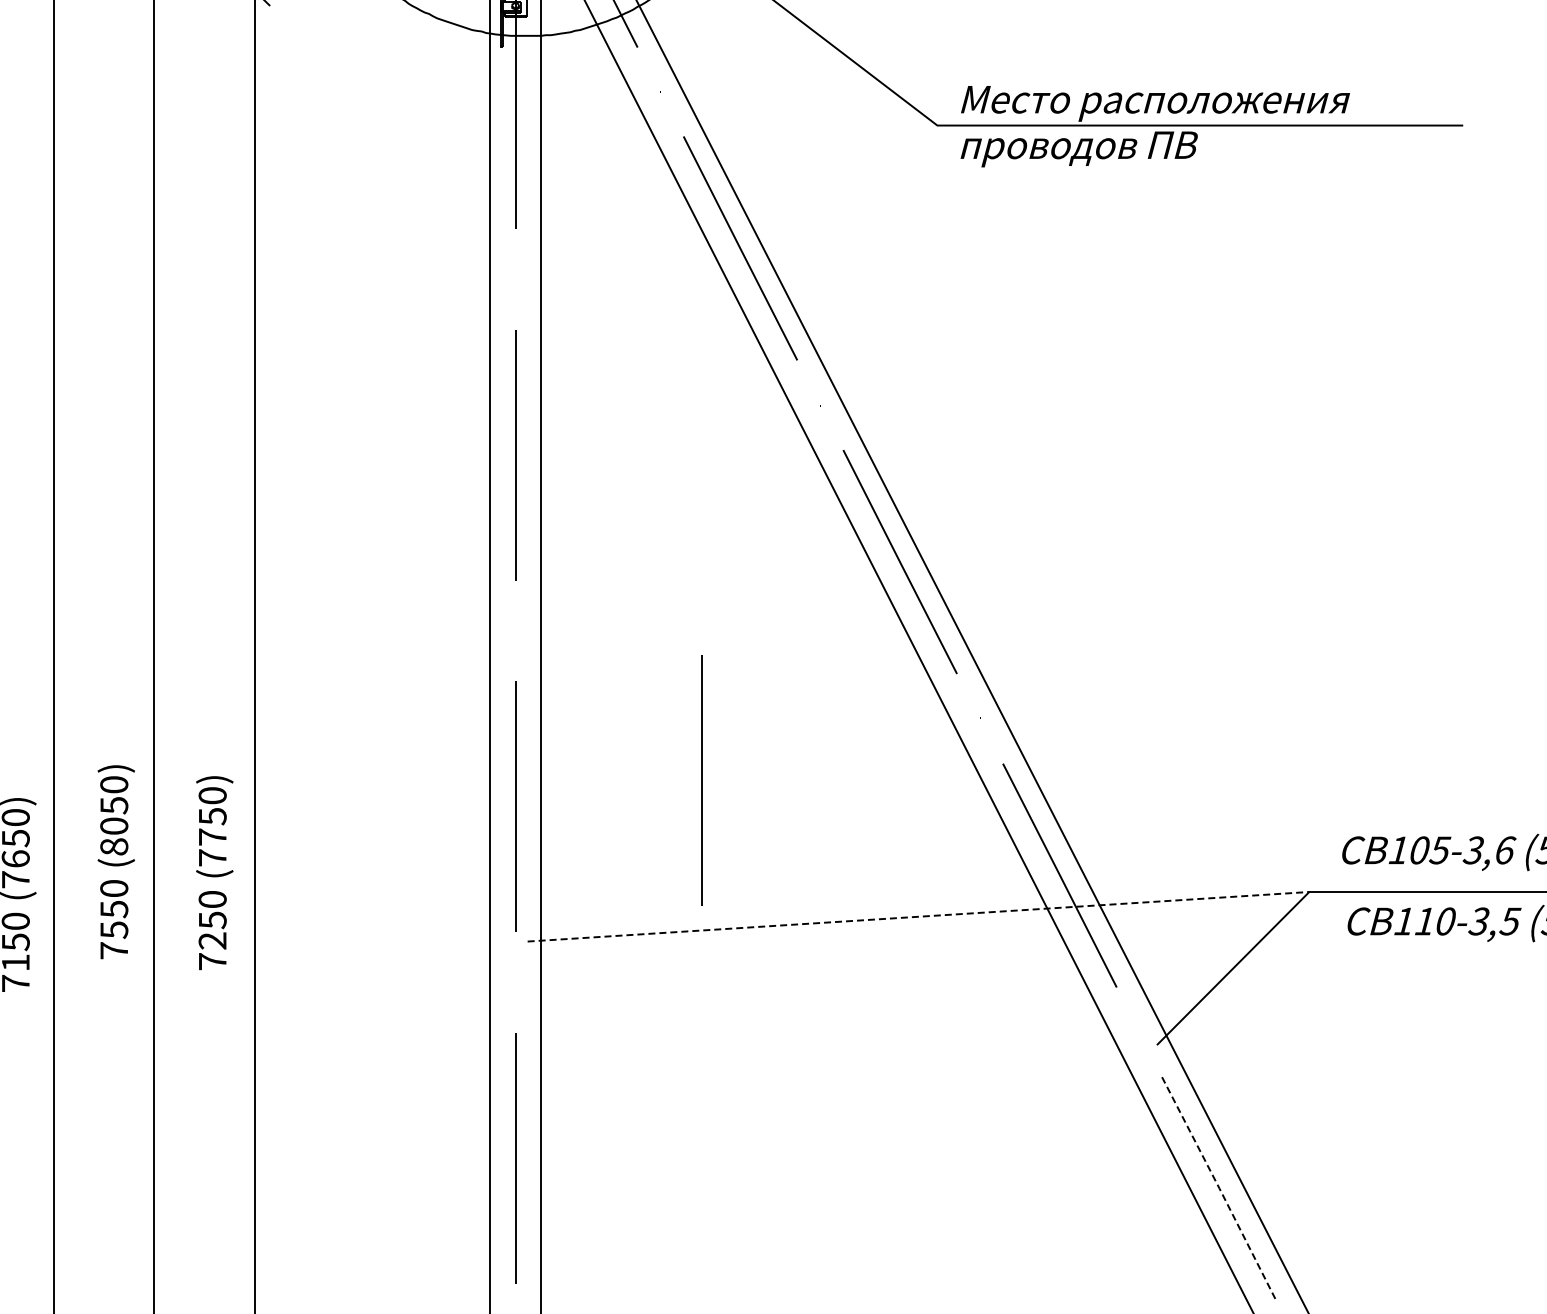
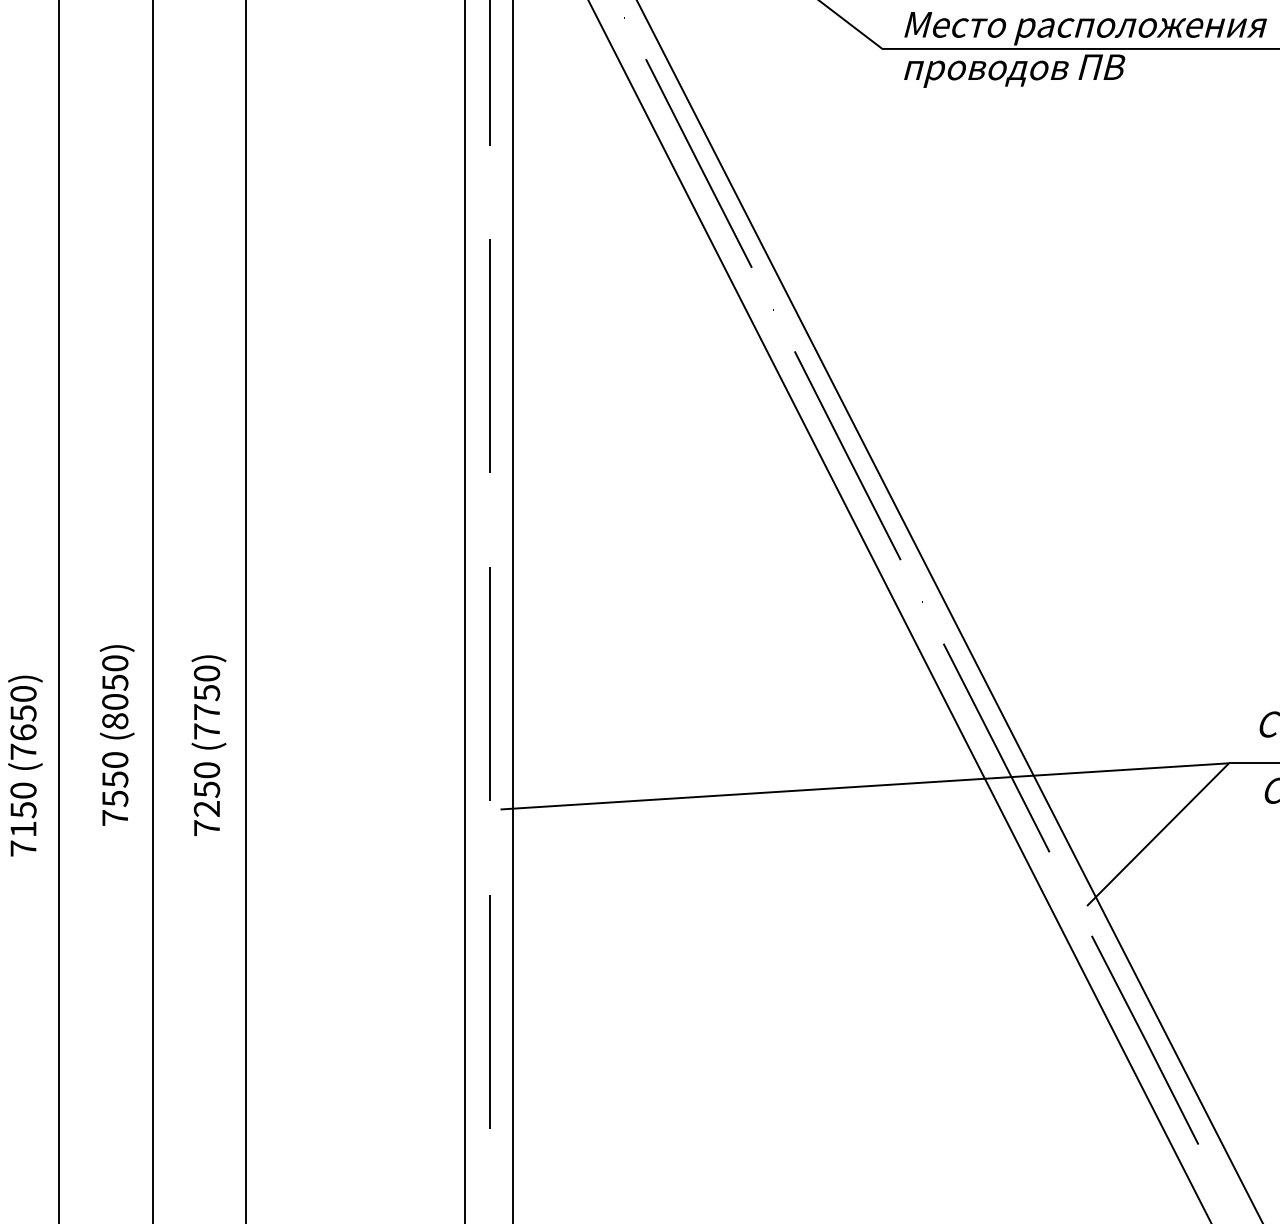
line: (701, 780) -> (662, 659), removed
line: (918, 916) -> (864, 786), dashed -> solid
line: (1219, 1188) -> (1145, 1039), dashed -> solid

